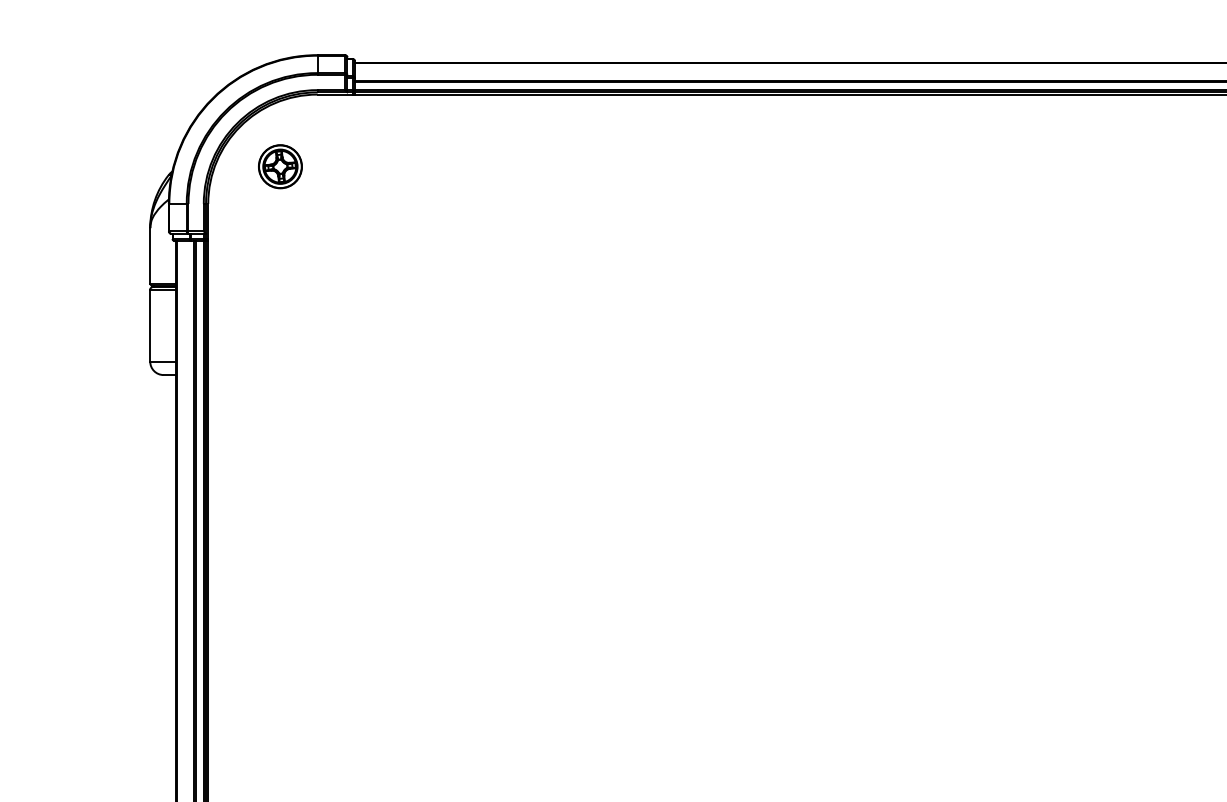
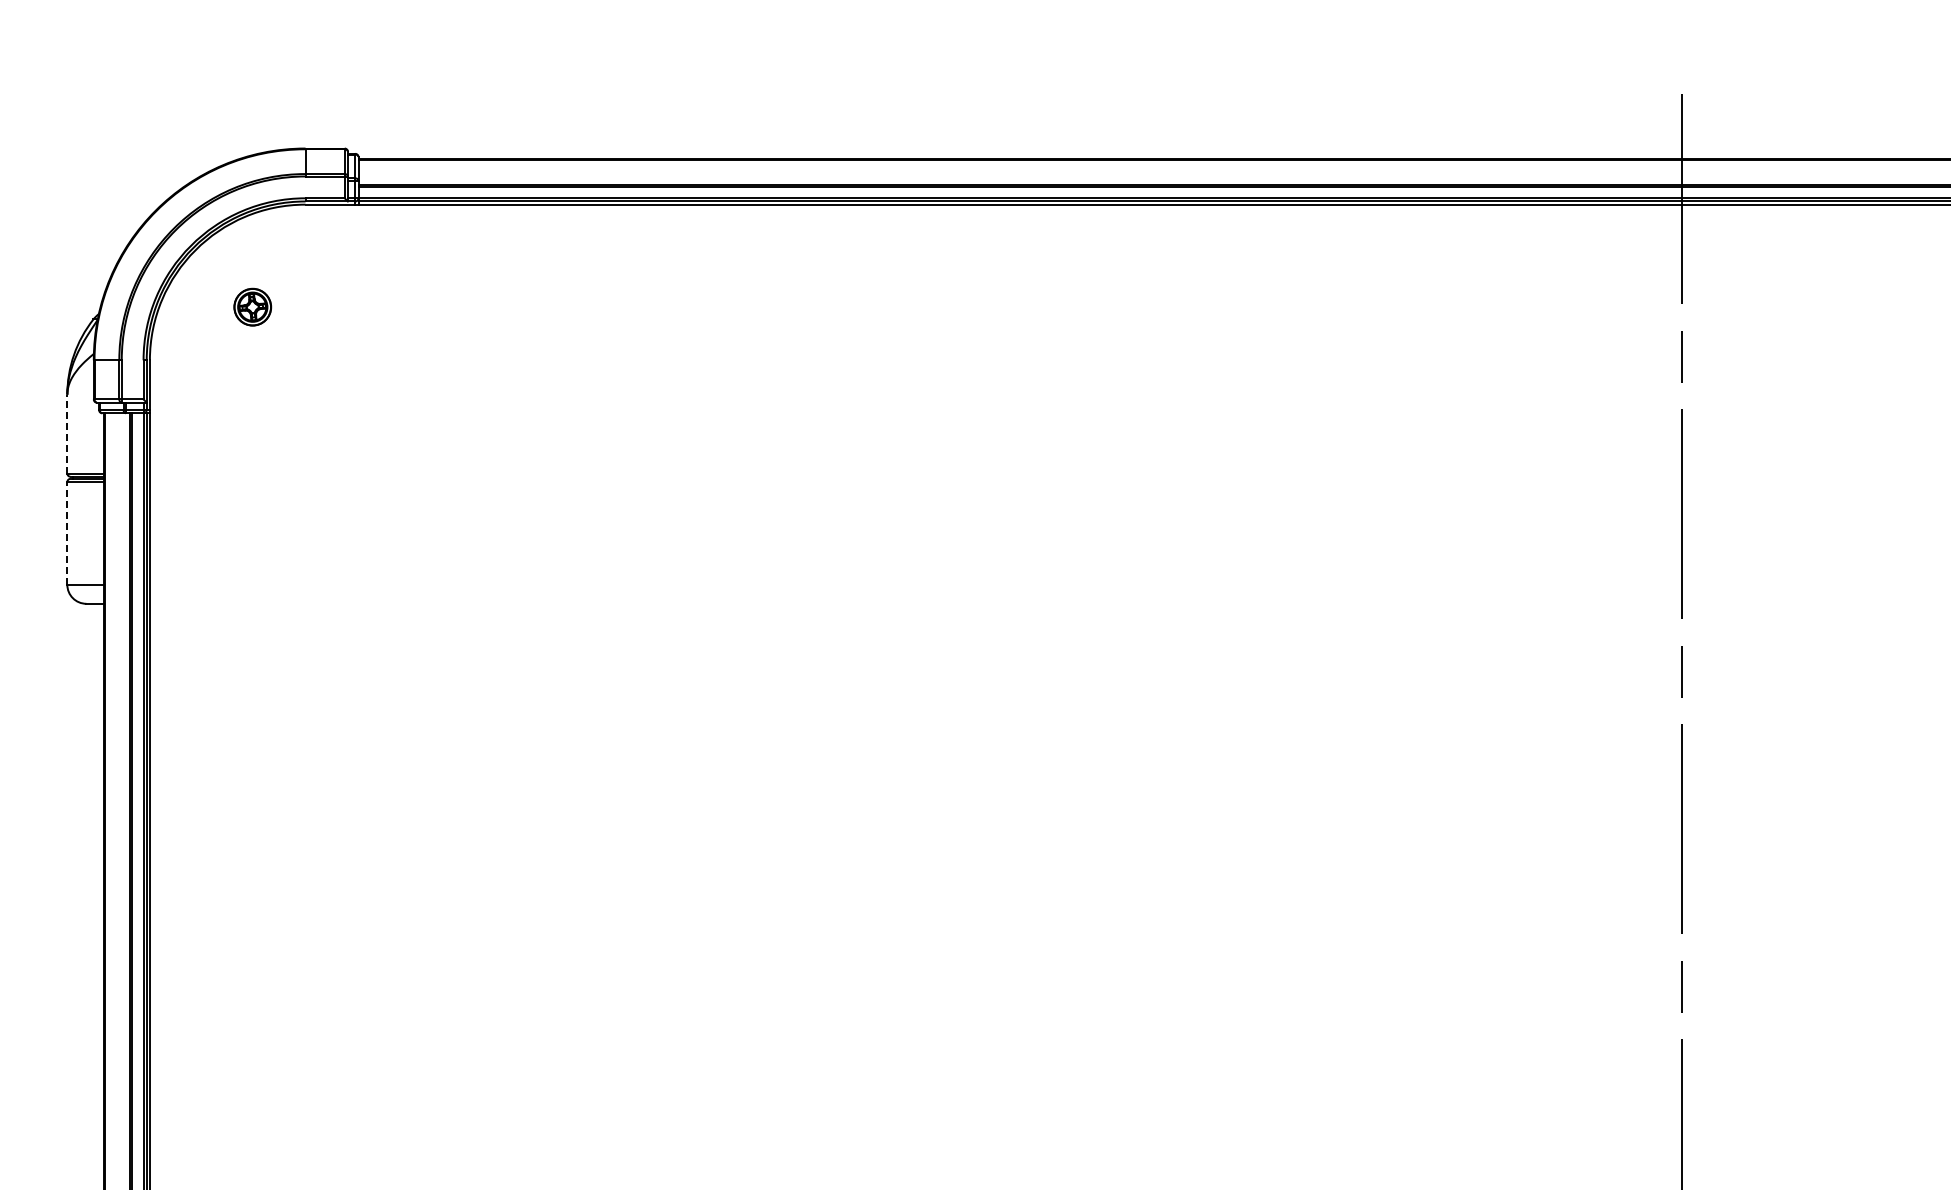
part: (280, 166) -> (252, 306), size x0.6
line: (150, 255) -> (67, 433), solid -> dashed
line: (150, 324) -> (67, 532), solid -> dashed

